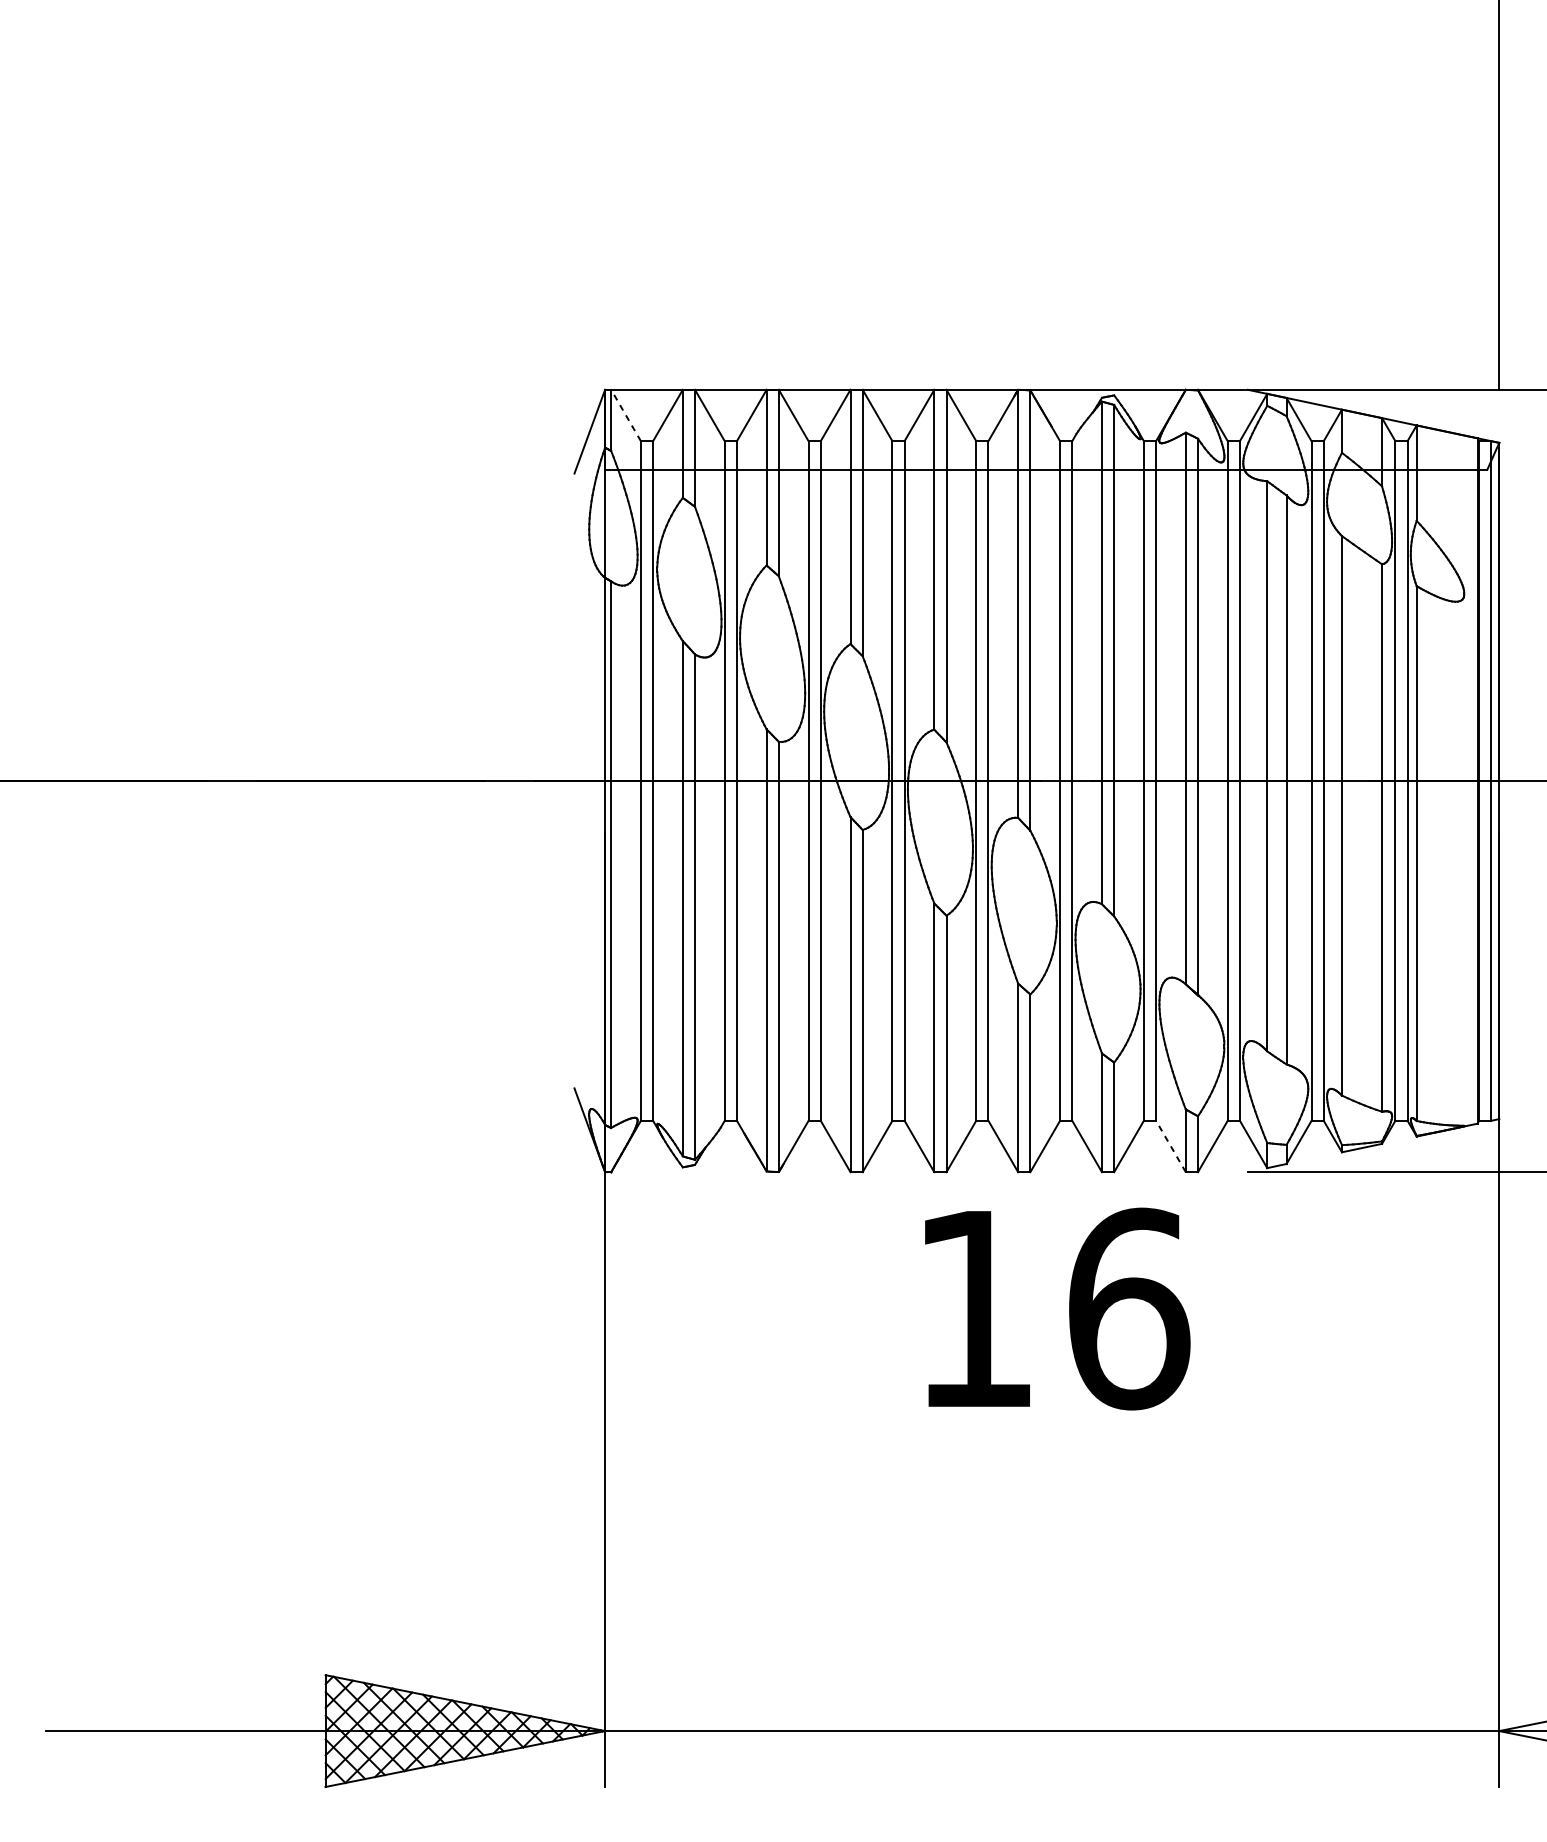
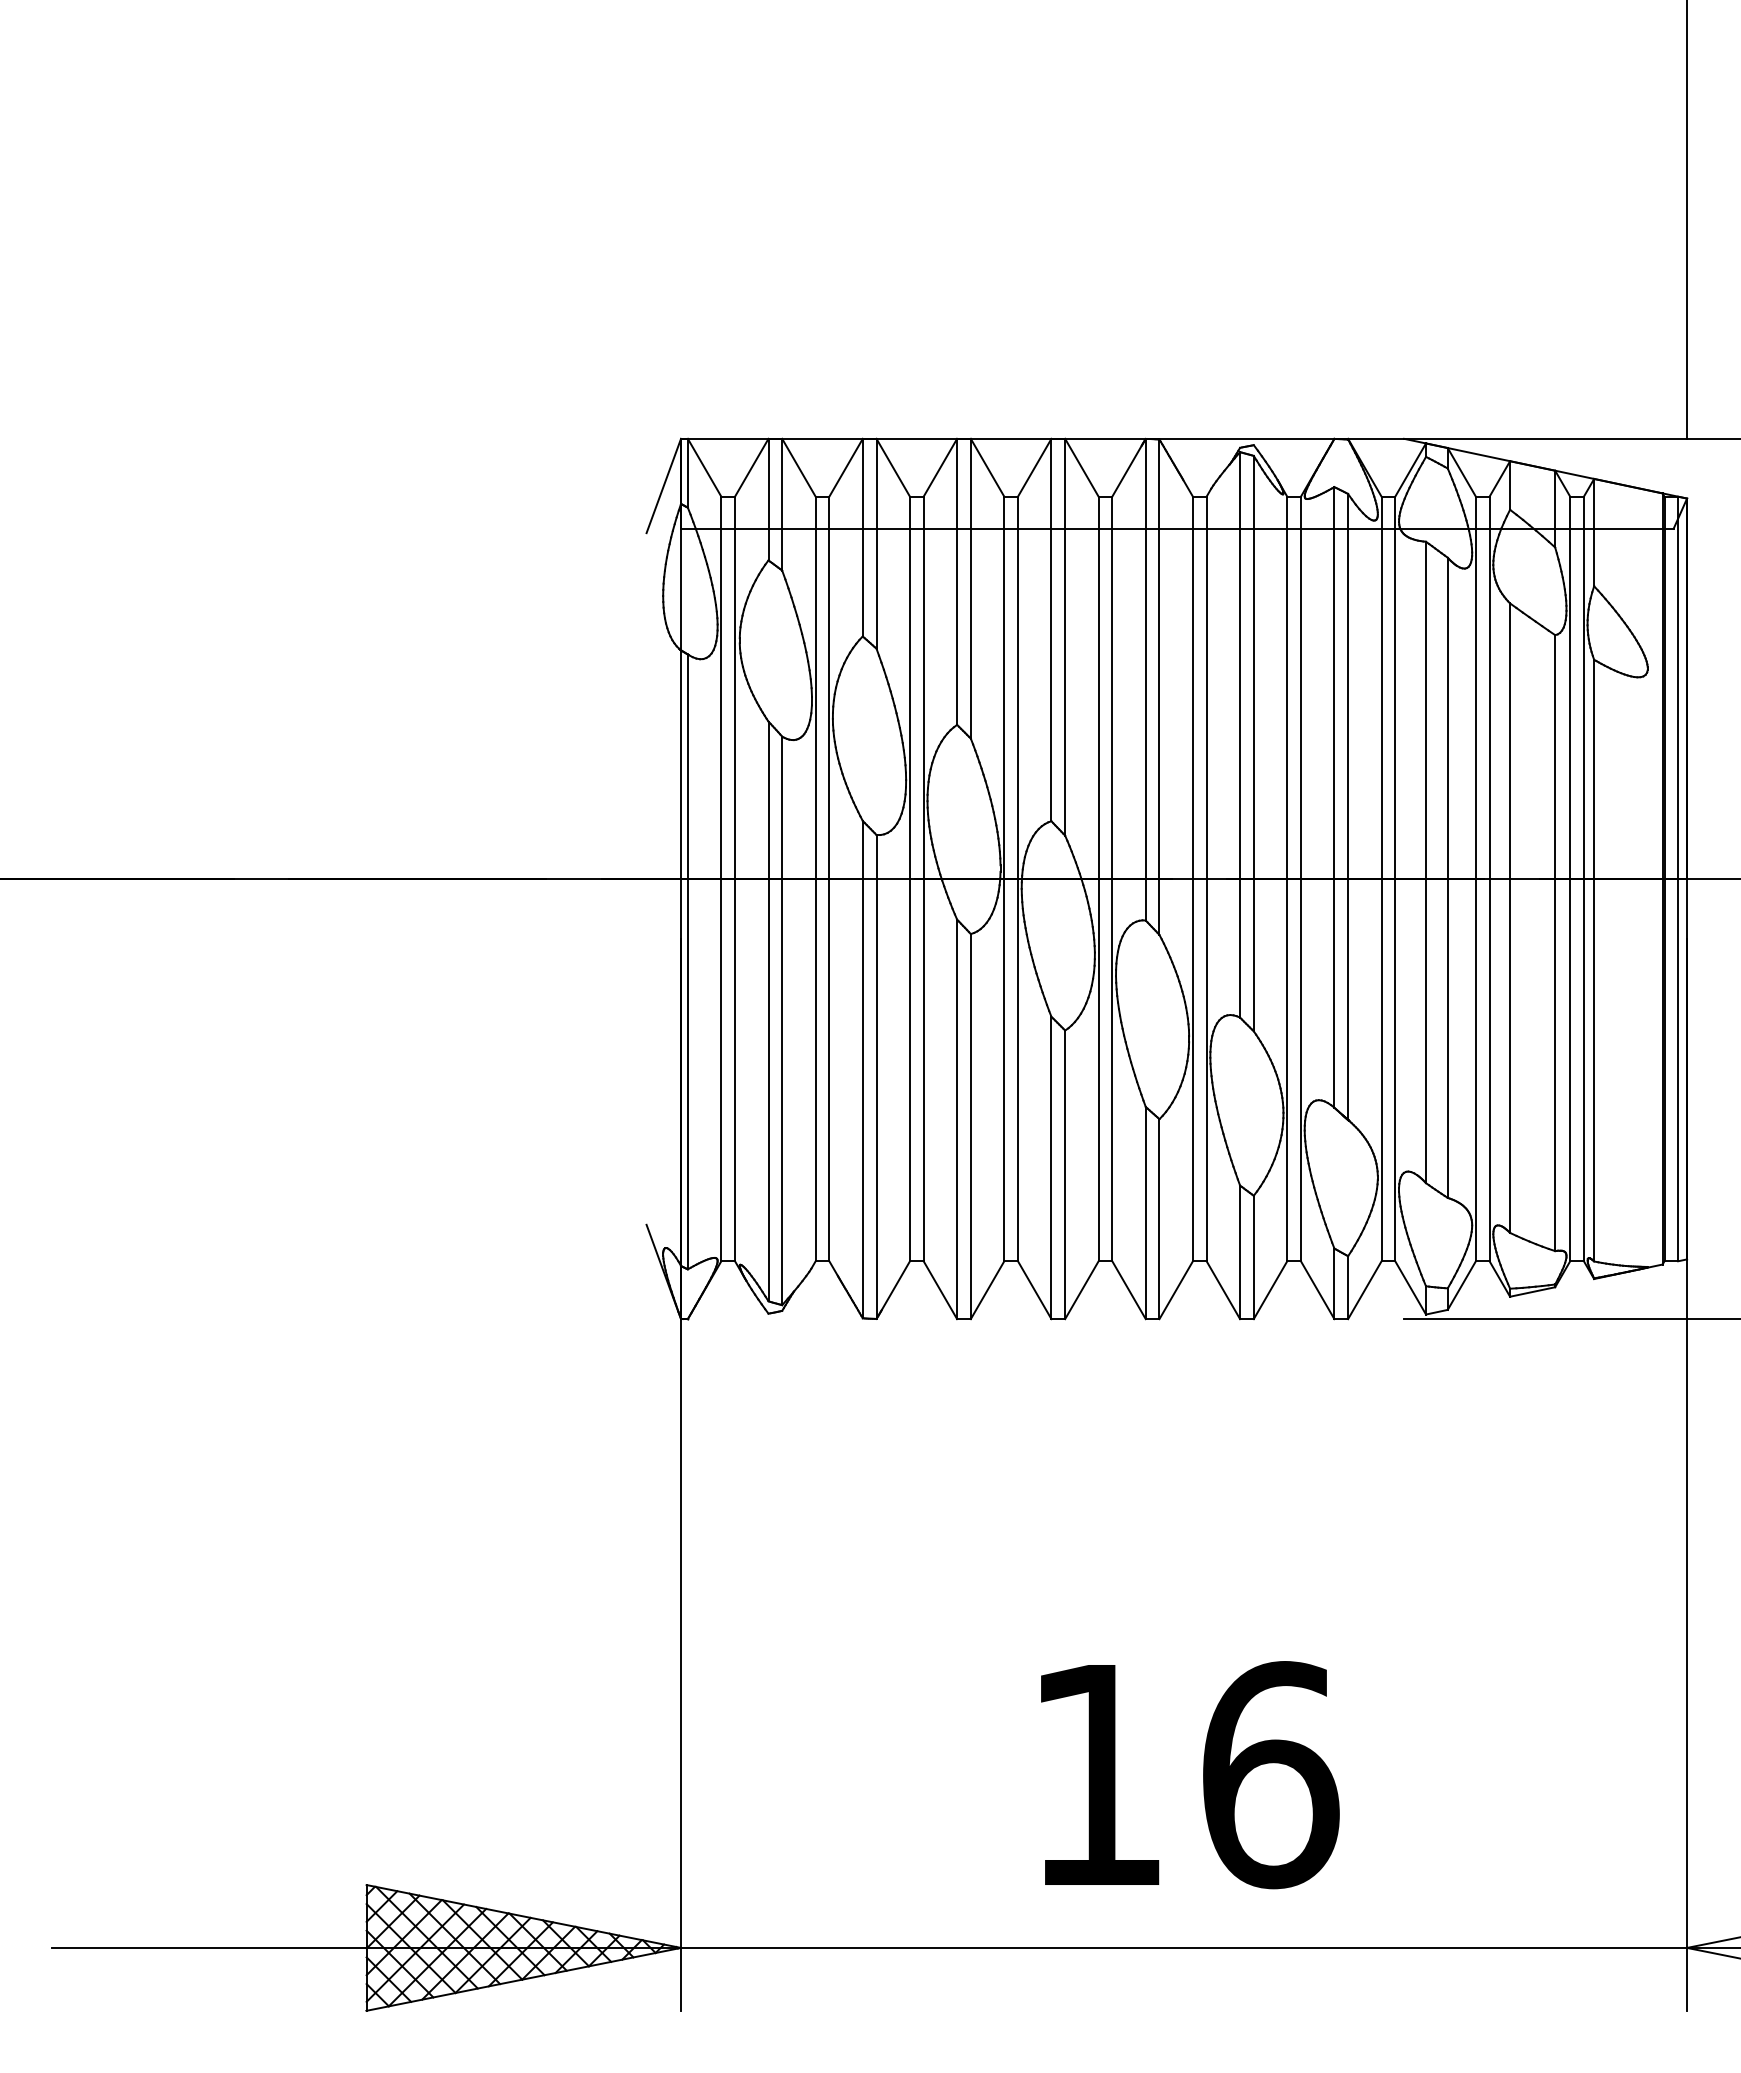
line: (625, 415) -> (704, 467), dashed -> solid
line: (1170, 1145) -> (1317, 1289), dashed -> solid
text: (1057, 1309) -> (1190, 1775), moved

